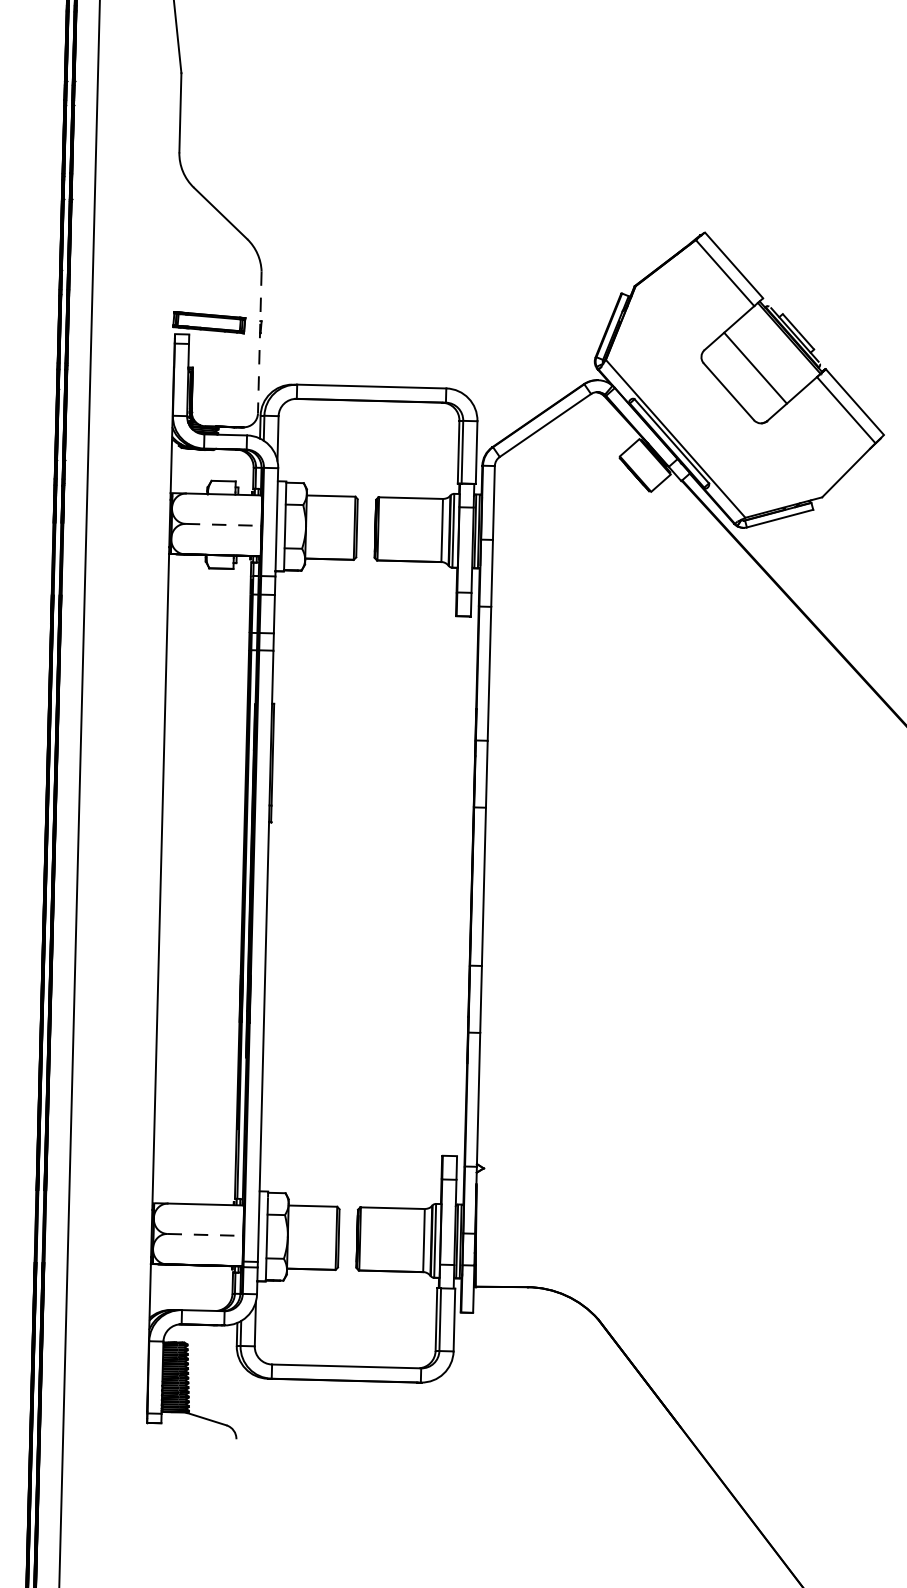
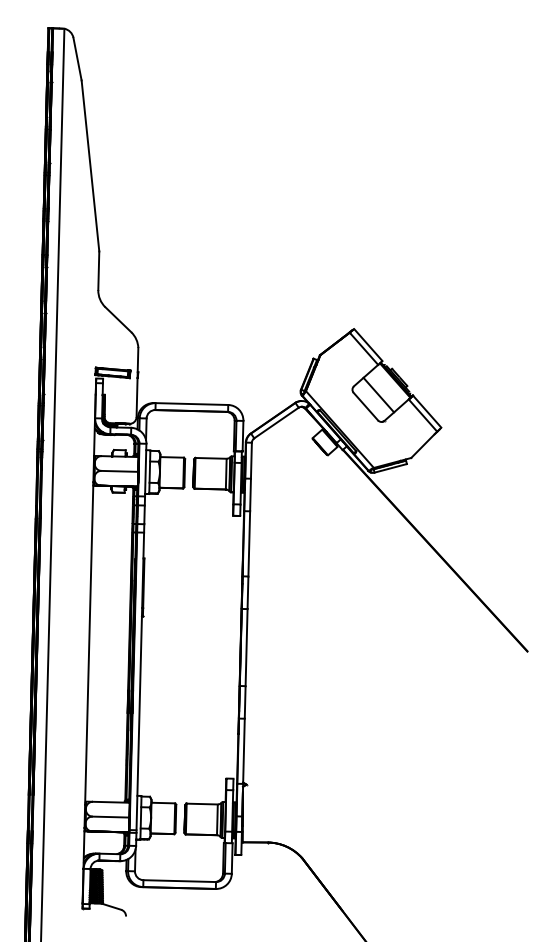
line: (259, 342) -> (137, 382), dashed -> solid
line: (224, 525) -> (120, 471), dashed -> solid
line: (206, 1235) -> (111, 817), dashed -> solid

